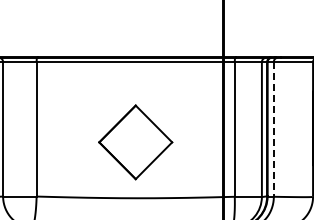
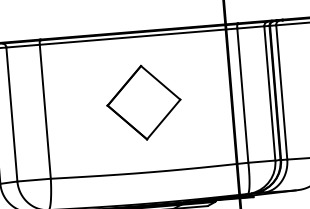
line: (273, 129) -> (281, 92), dashed -> solid
part: (135, 142) -> (143, 102), moved

